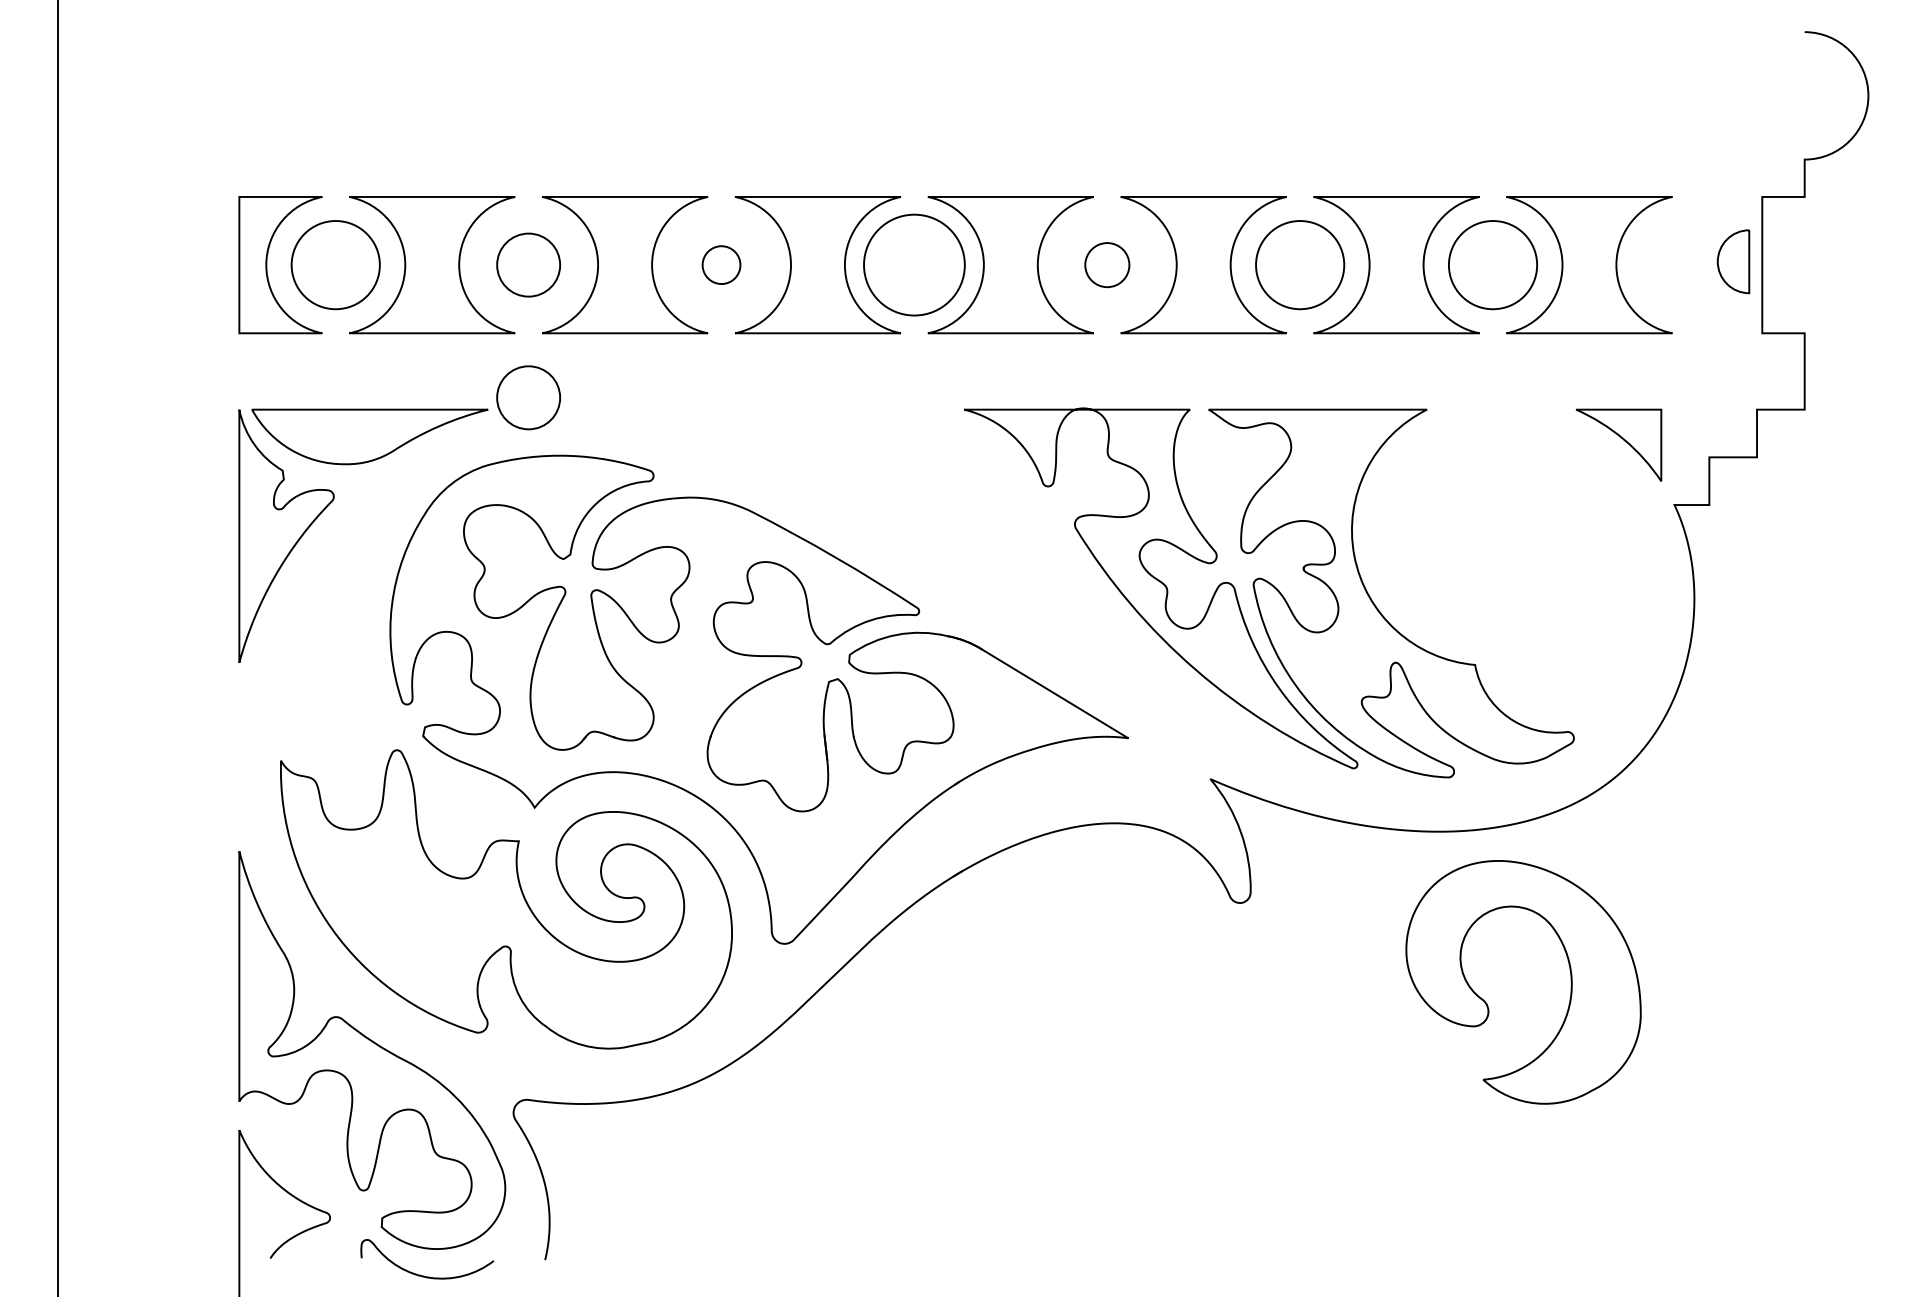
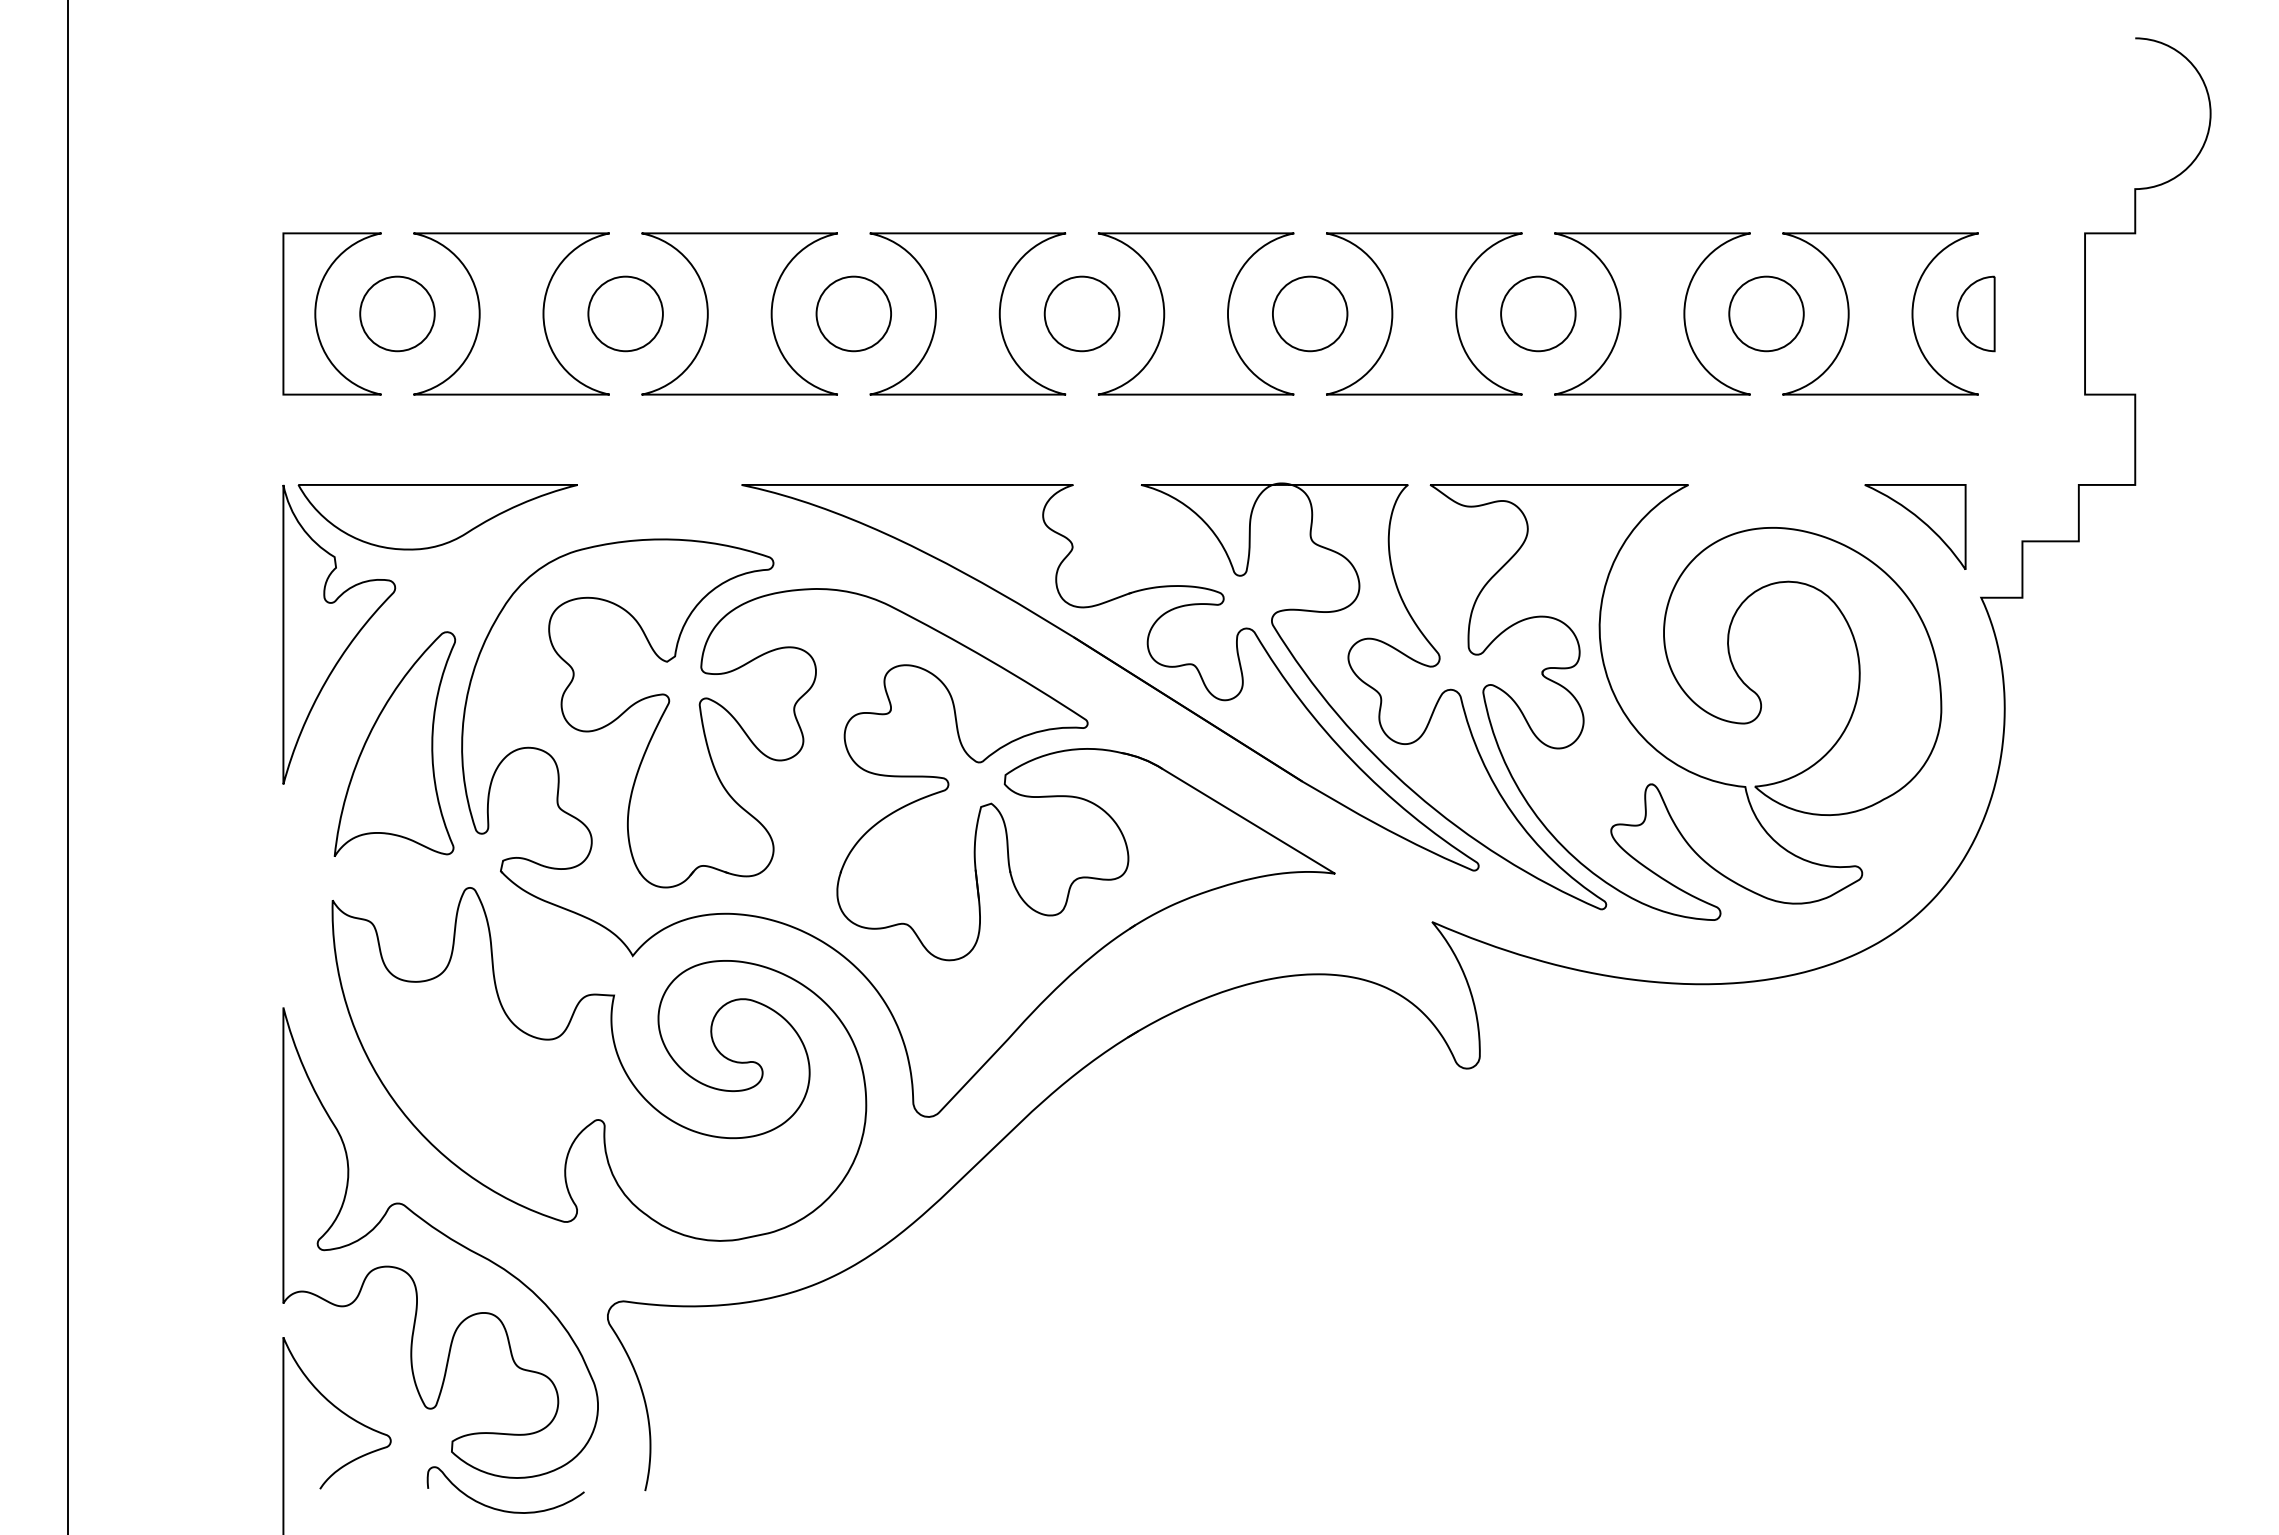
part: (1733, 261) -> (1975, 313), moved
circle: (335, 264) -> (397, 313), size x0.71
circle: (721, 264) -> (853, 313), size x1.67
circle: (913, 264) -> (1081, 313), size x0.62
circle: (1107, 264) -> (1310, 313), size x1.43
circle: (1300, 264) -> (1538, 313), size x0.71
circle: (1493, 264) -> (1766, 313), size x0.71
circle: (528, 397) -> (625, 470), removed
part: (944, 563) -> (1117, 666), added
part: (333, 628) -> (394, 743), added
part: (1486, 1001) -> (1758, 694), moved

